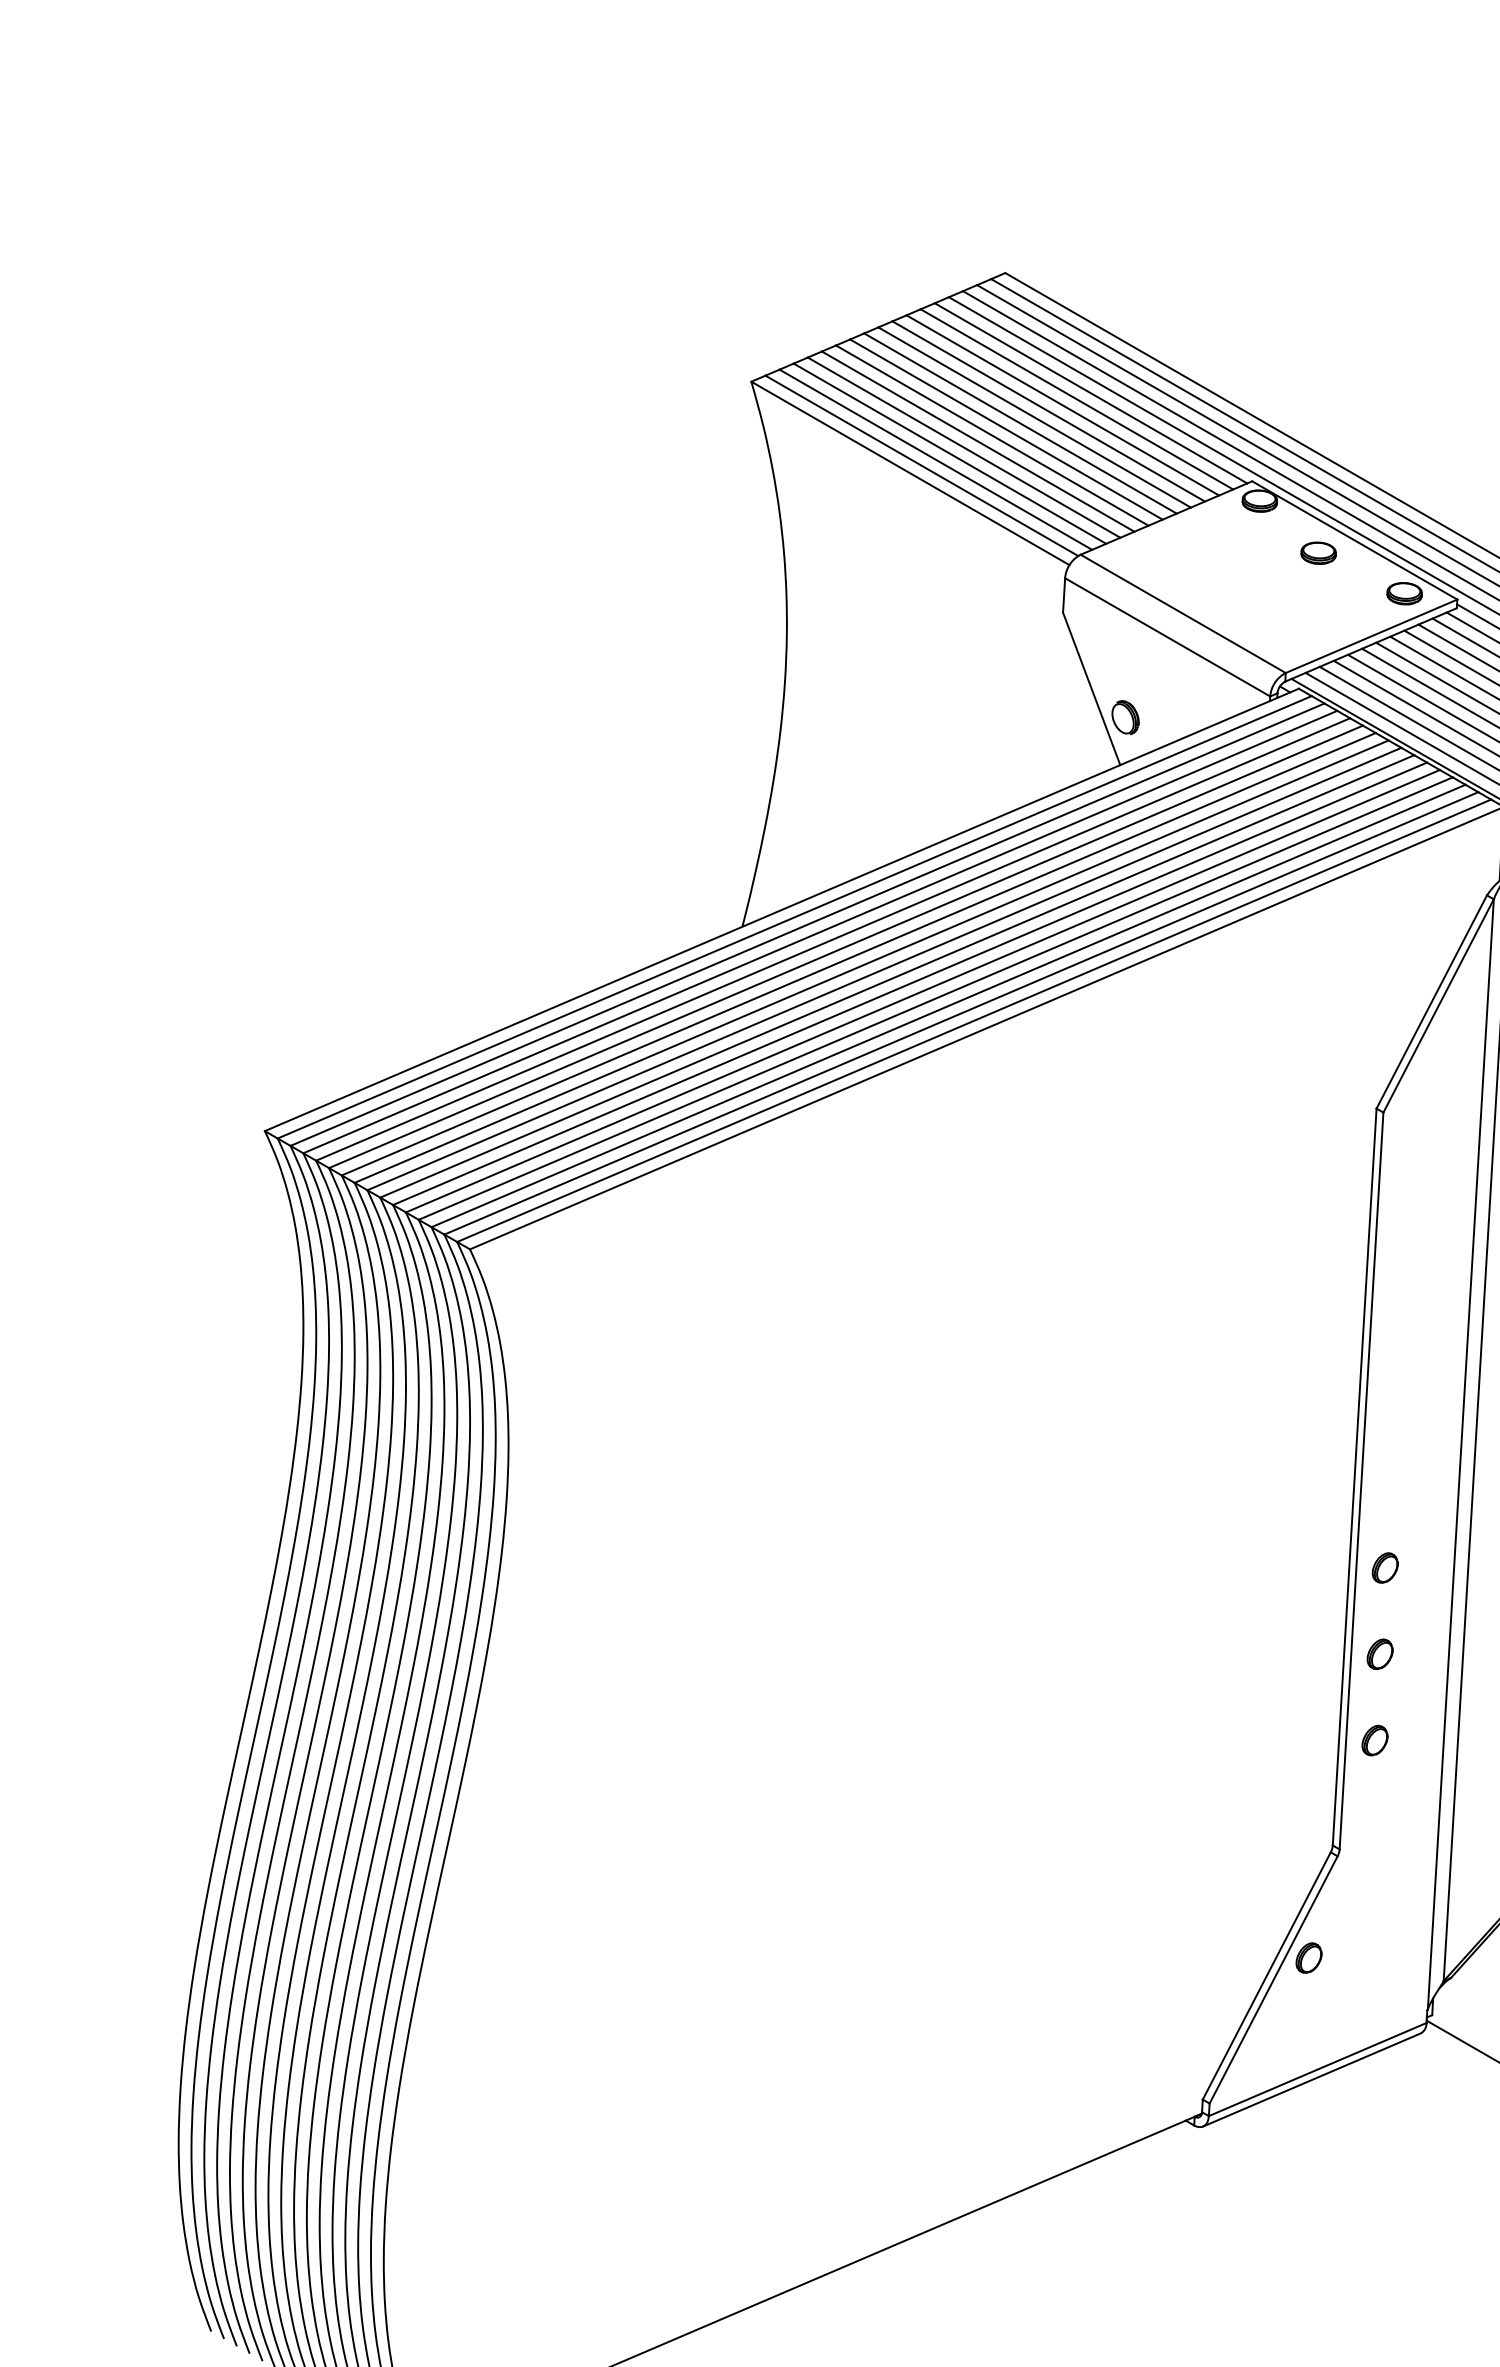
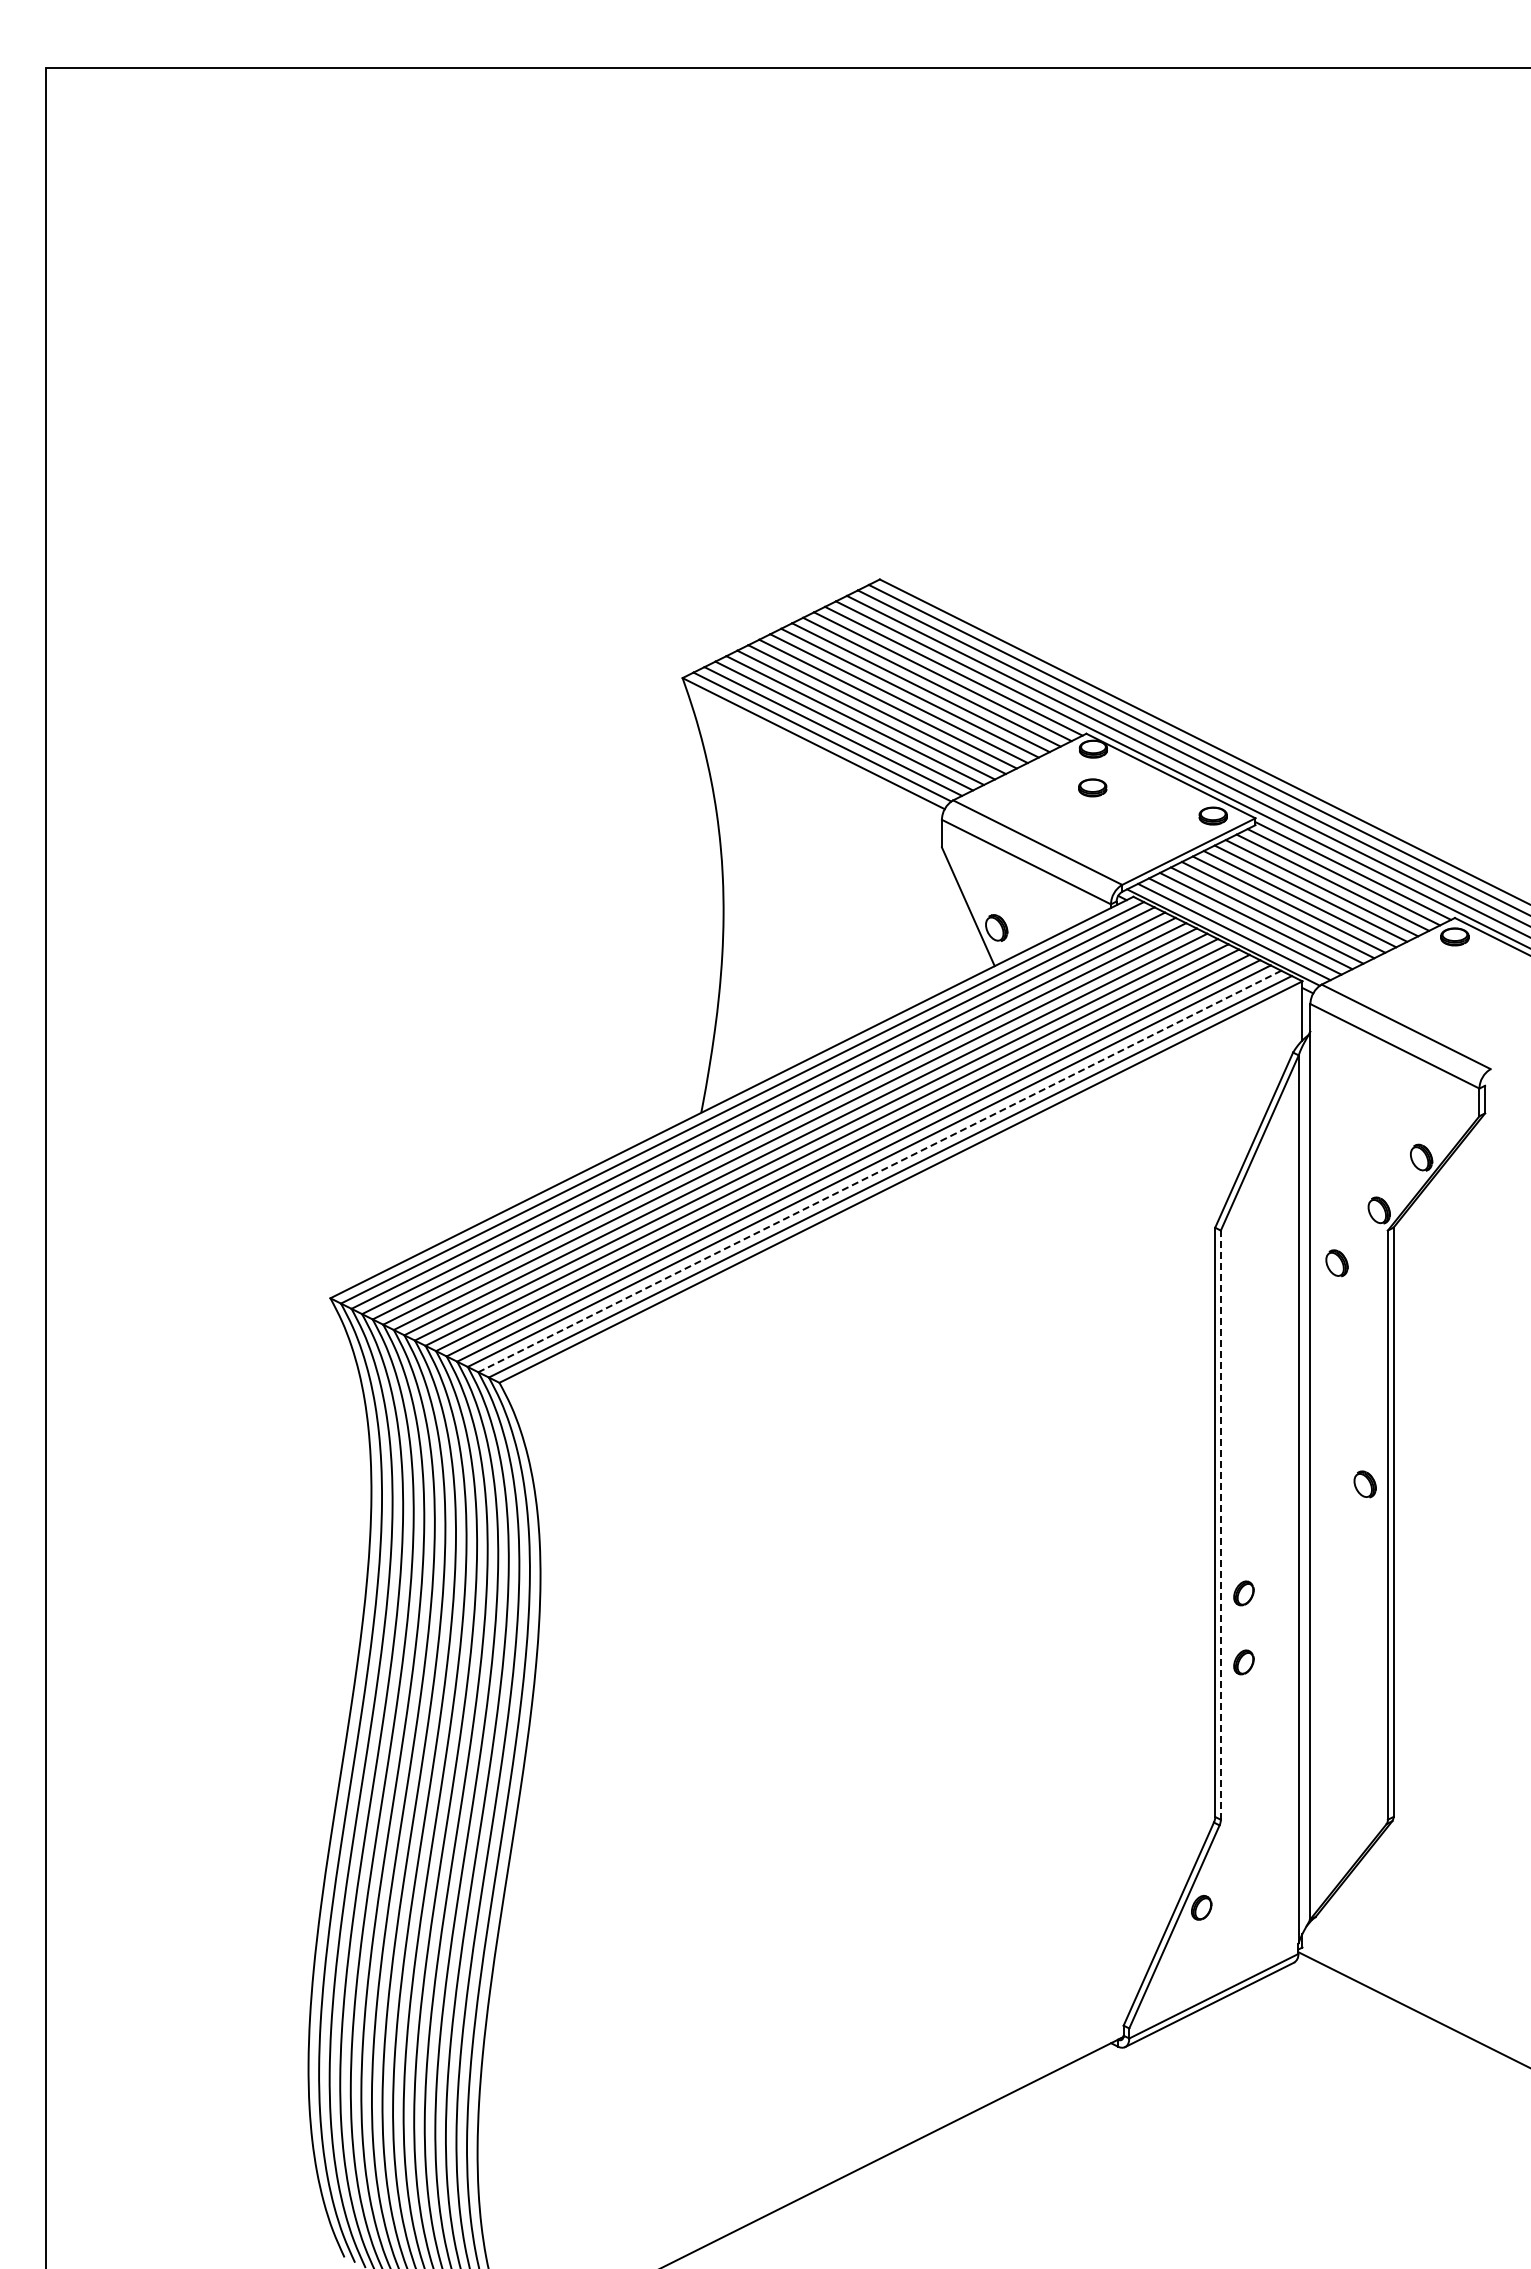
part: (1318, 552) -> (1092, 787), moved
line: (960, 1013) -> (879, 1171), solid -> dashed
line: (1361, 1481) -> (1220, 1525), solid -> dashed
part: (1374, 1740) -> (1243, 1731), removed

